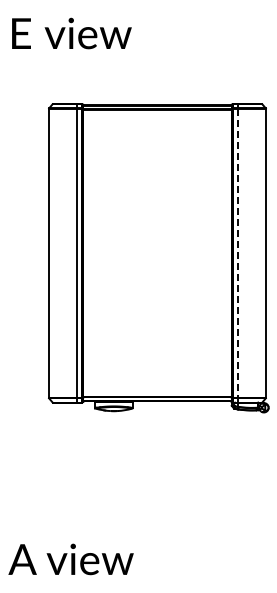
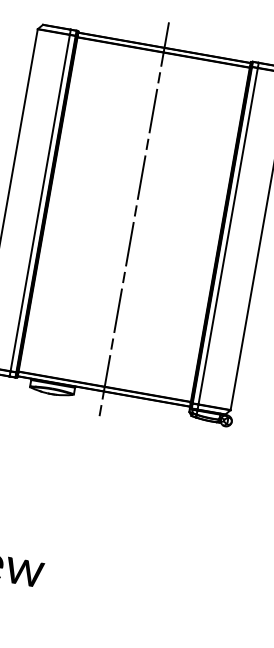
line: (157, 253) -> (134, 219), added
line: (238, 253) -> (228, 236), dashed -> solid

